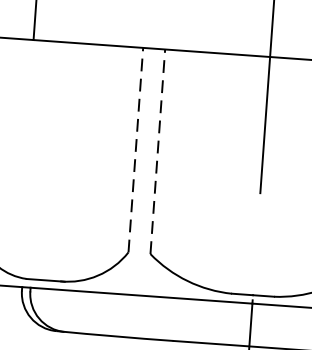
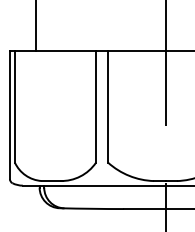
line: (136, 149) -> (96, 106), dashed -> solid
line: (158, 151) -> (108, 106), dashed -> solid

